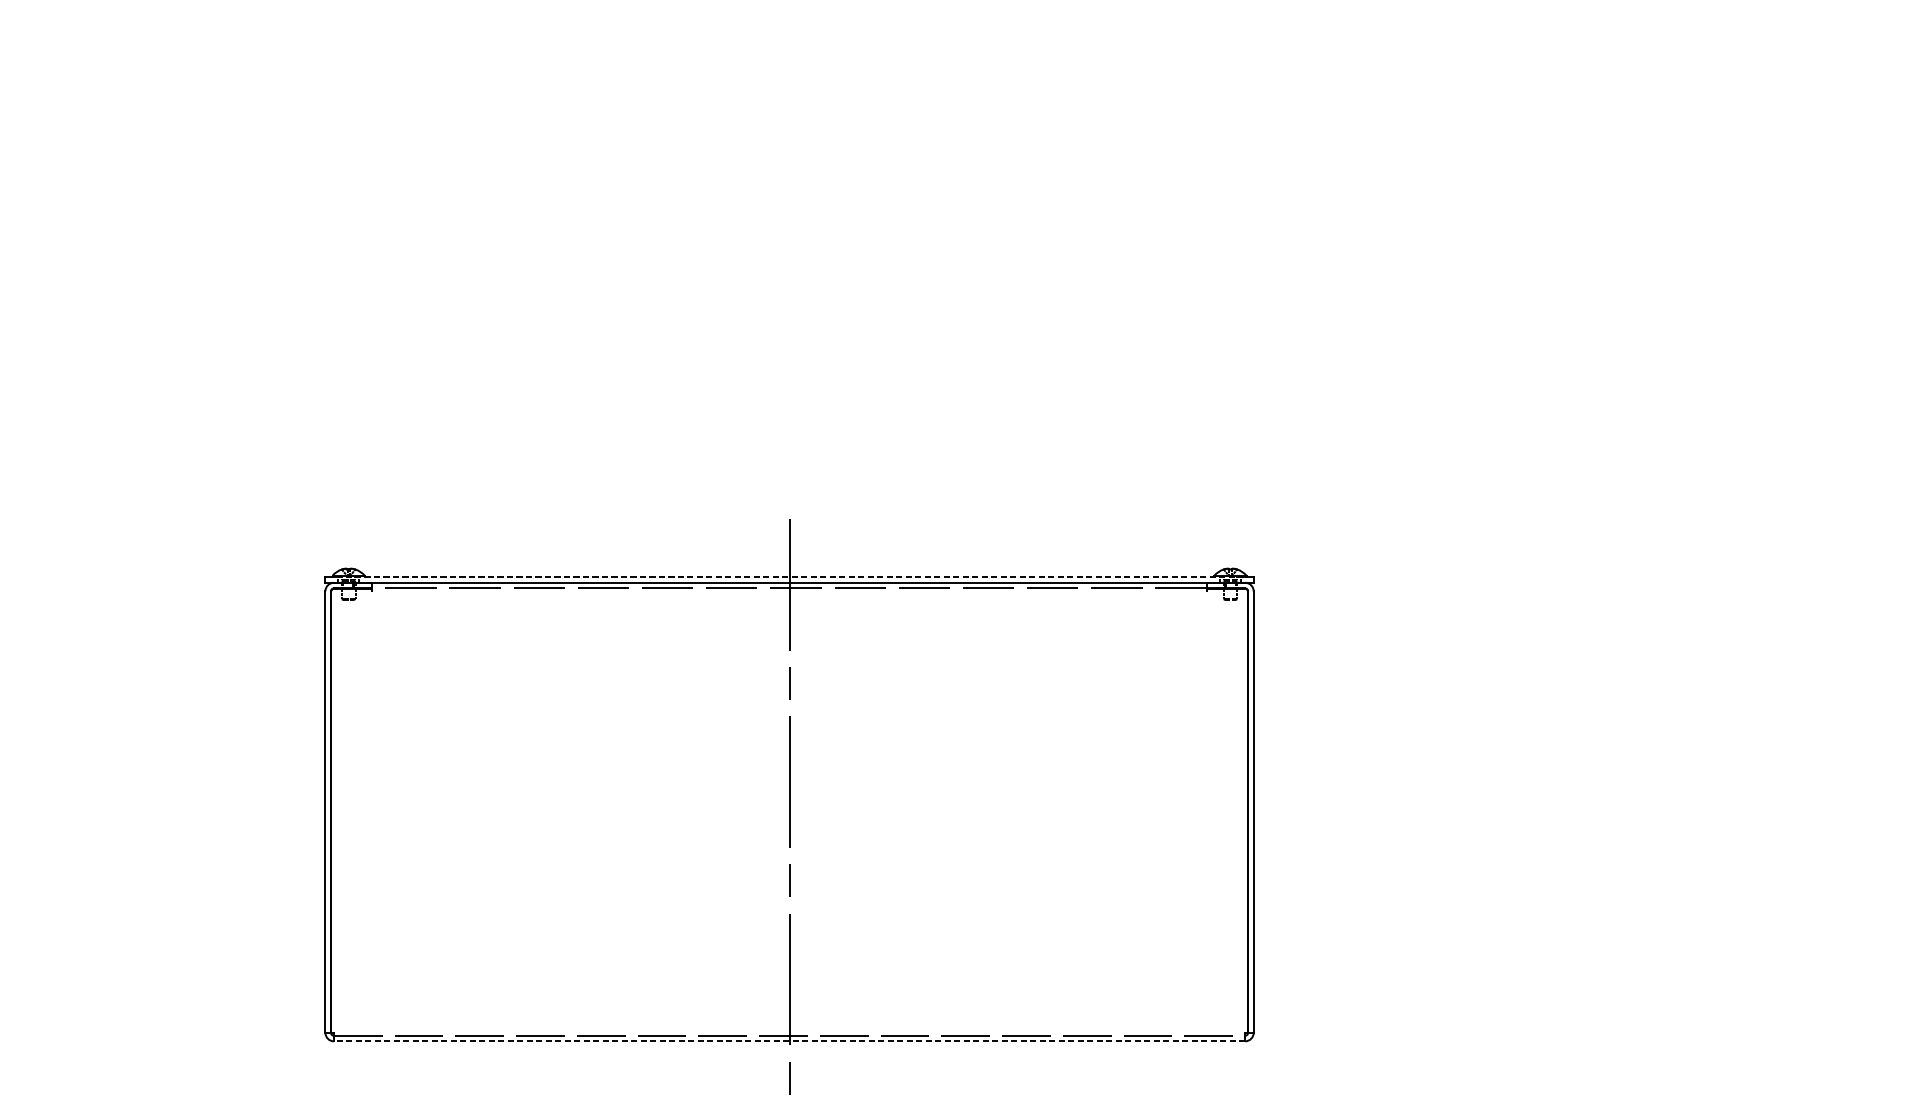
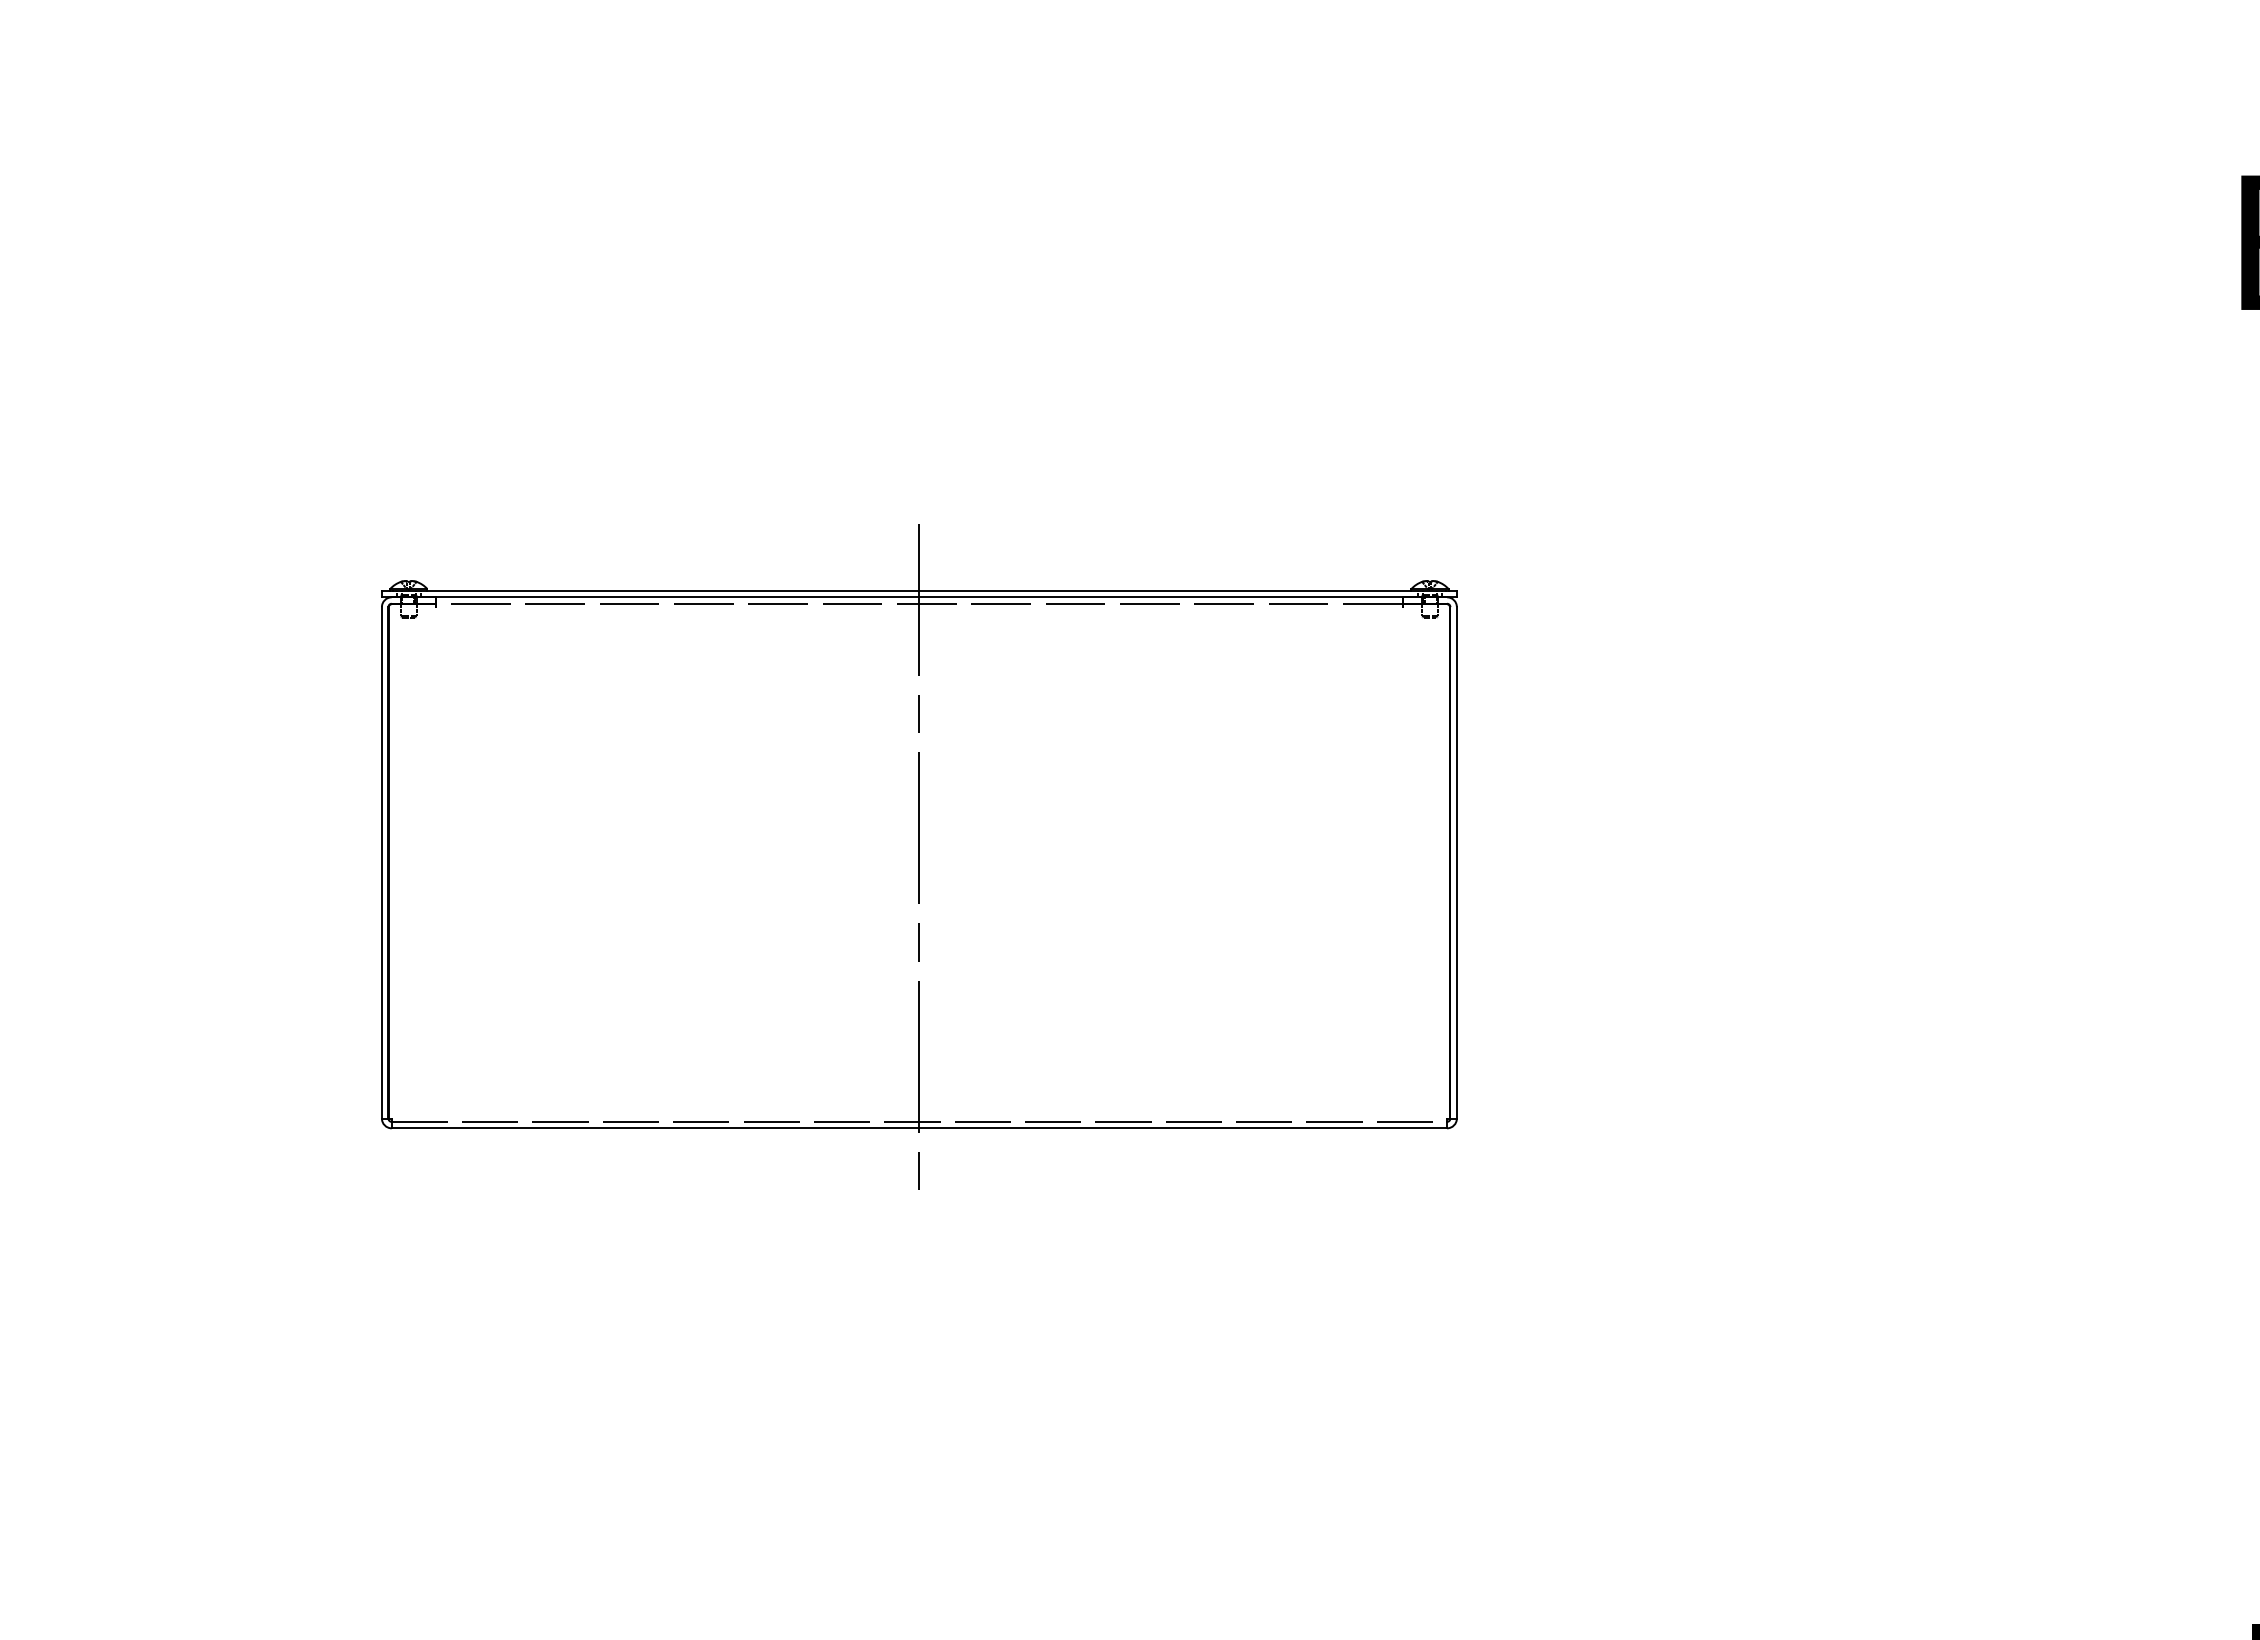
line: (789, 576) -> (919, 590), dashed -> solid
line: (789, 1041) -> (919, 1128), dashed -> solid

